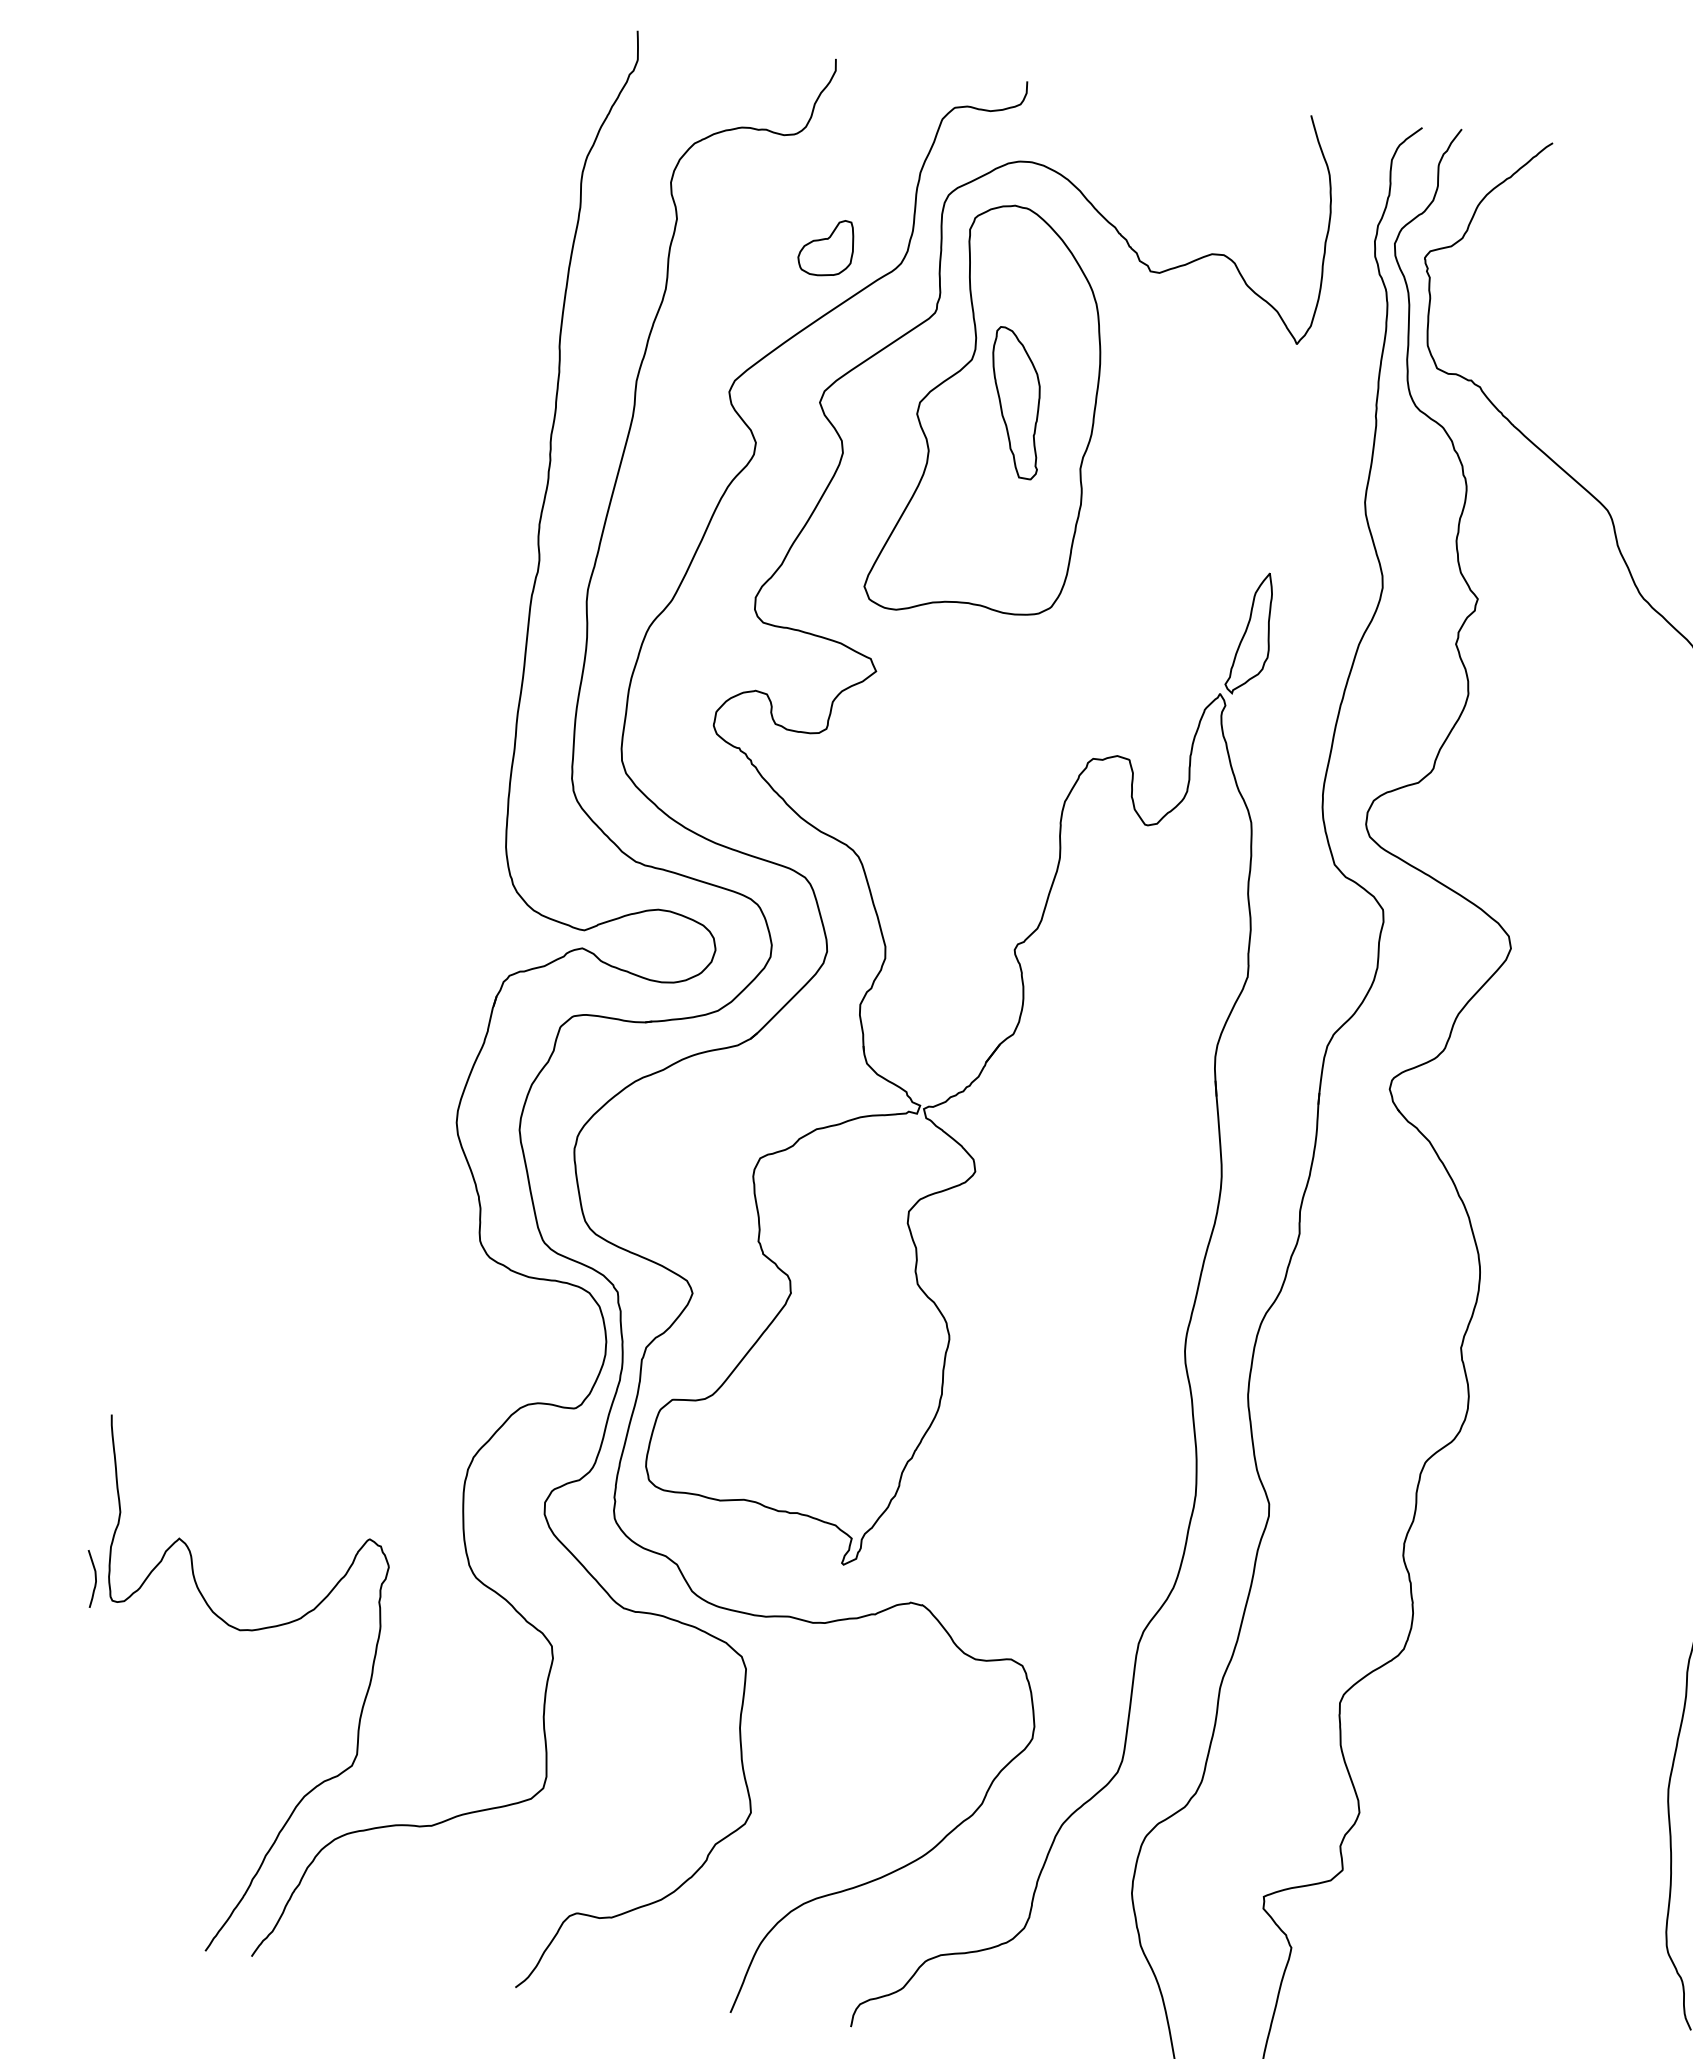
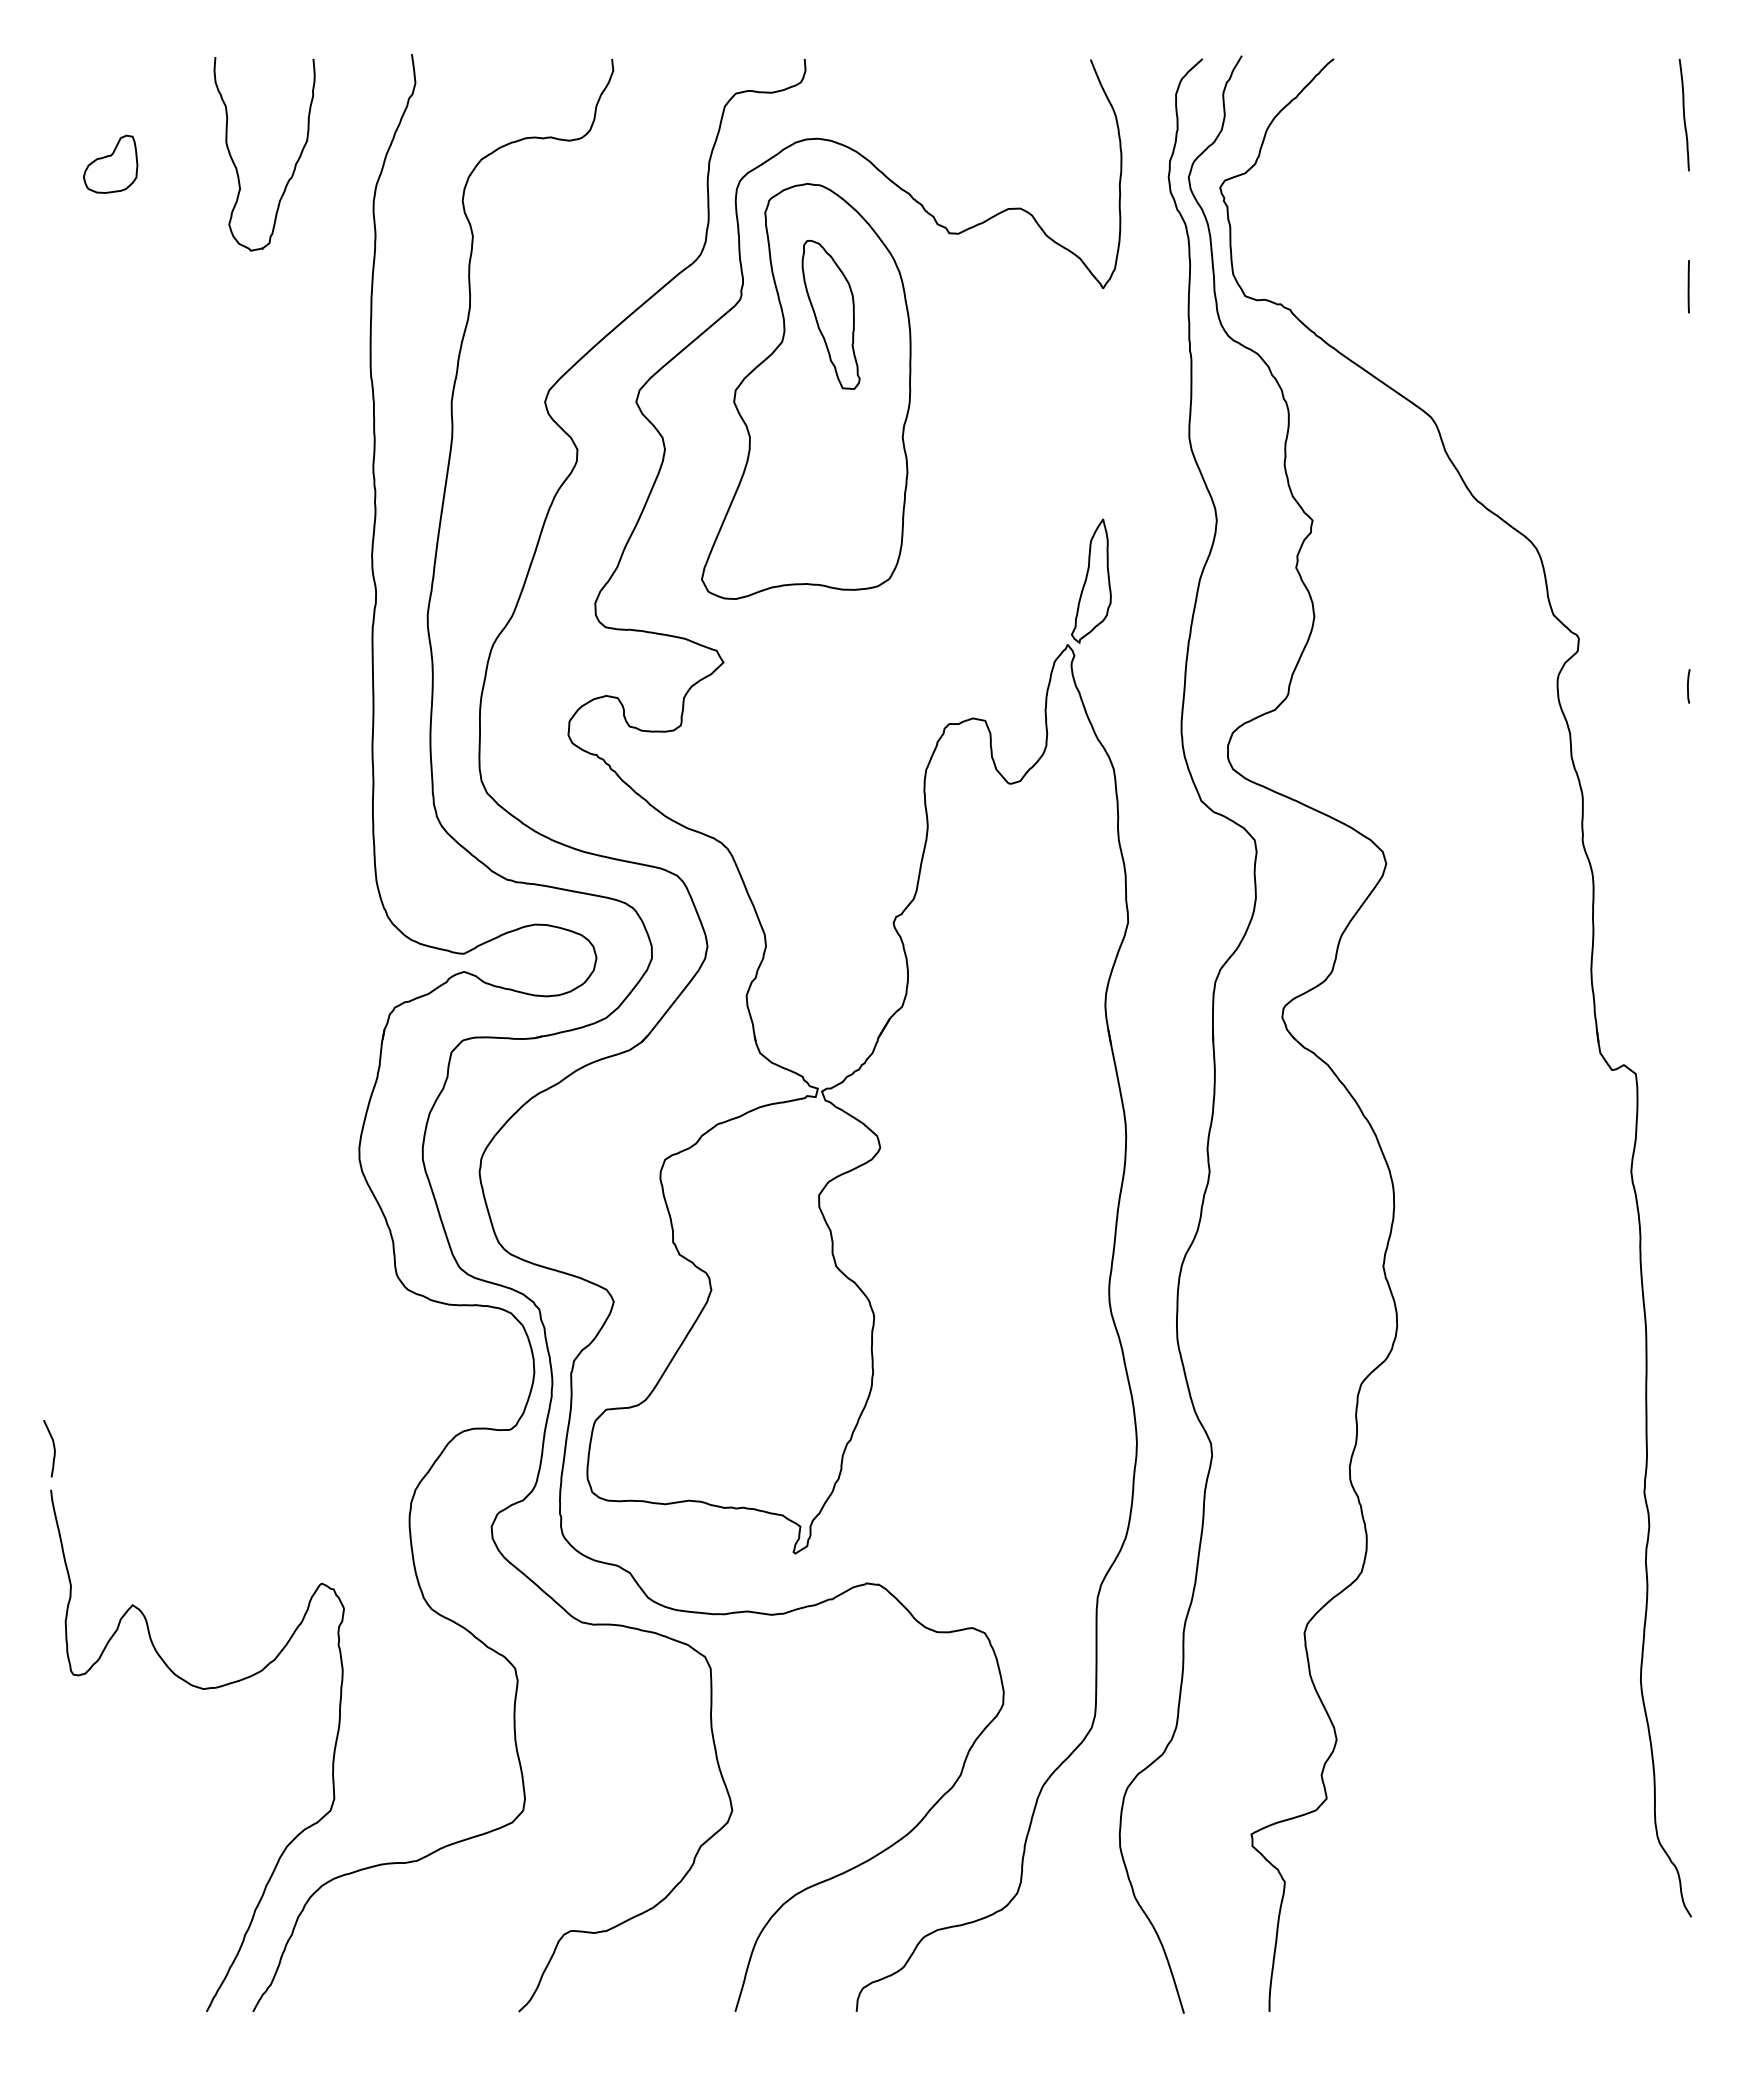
curve: (451, 124) -> (237, 168), added
part: (826, 246) -> (110, 163), moved
part: (1015, 402) -> (830, 314), moved
curve: (94, 1579) -> (53, 1448), moved

